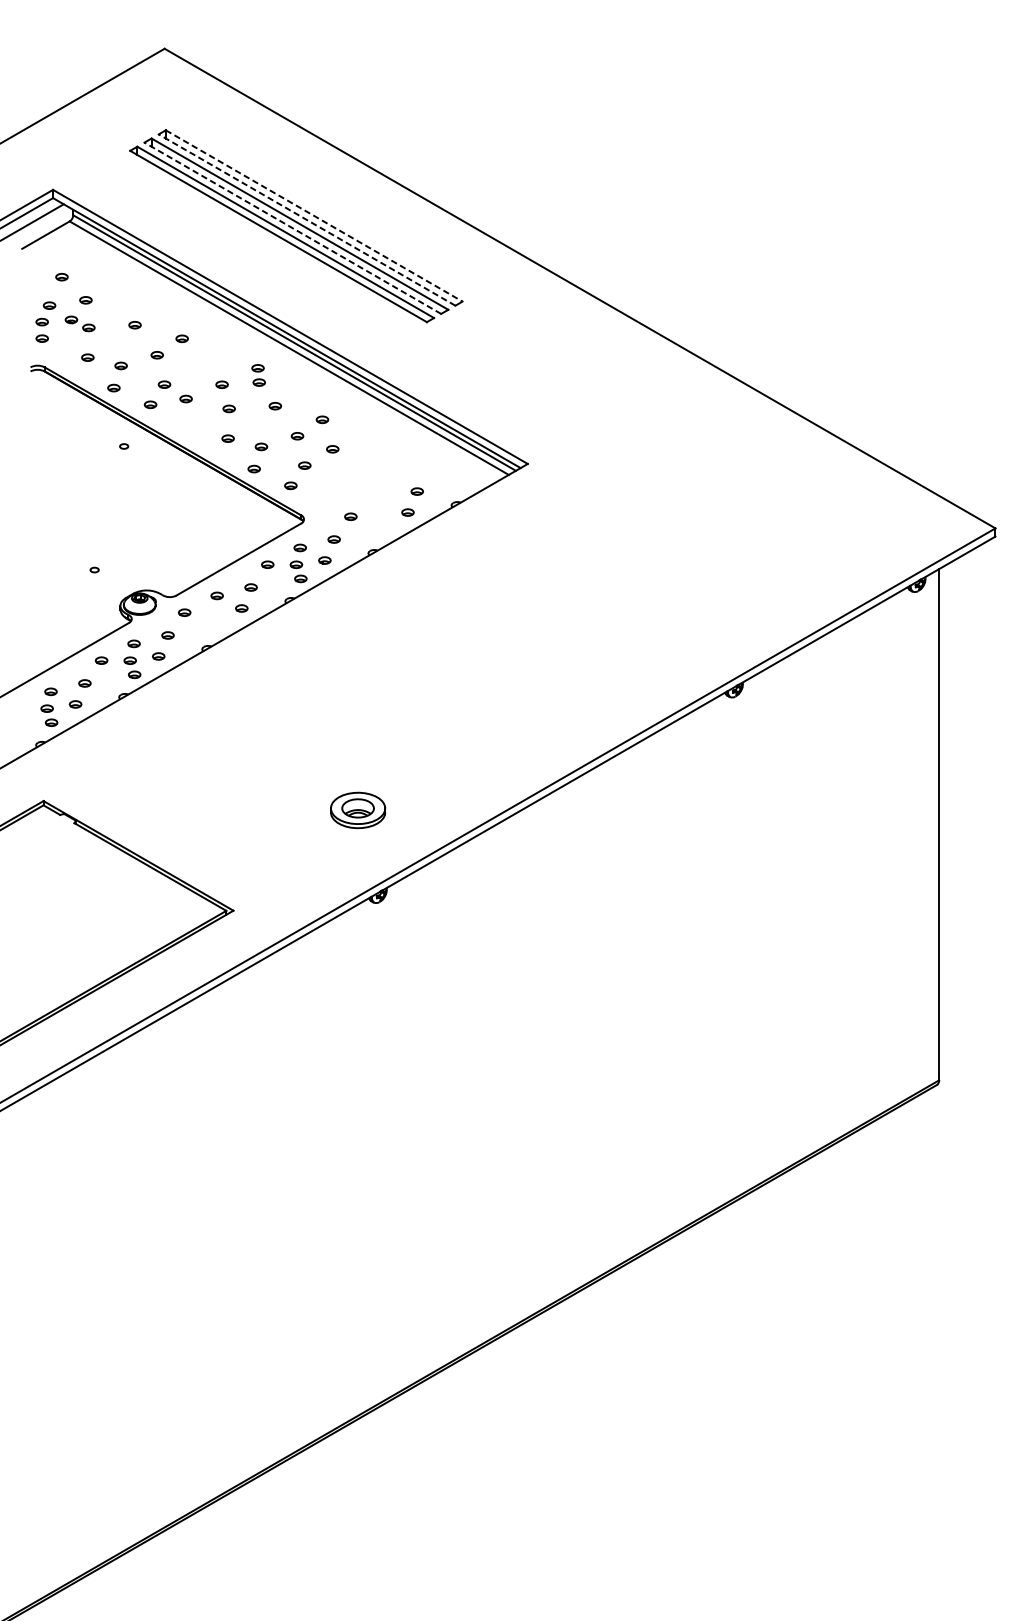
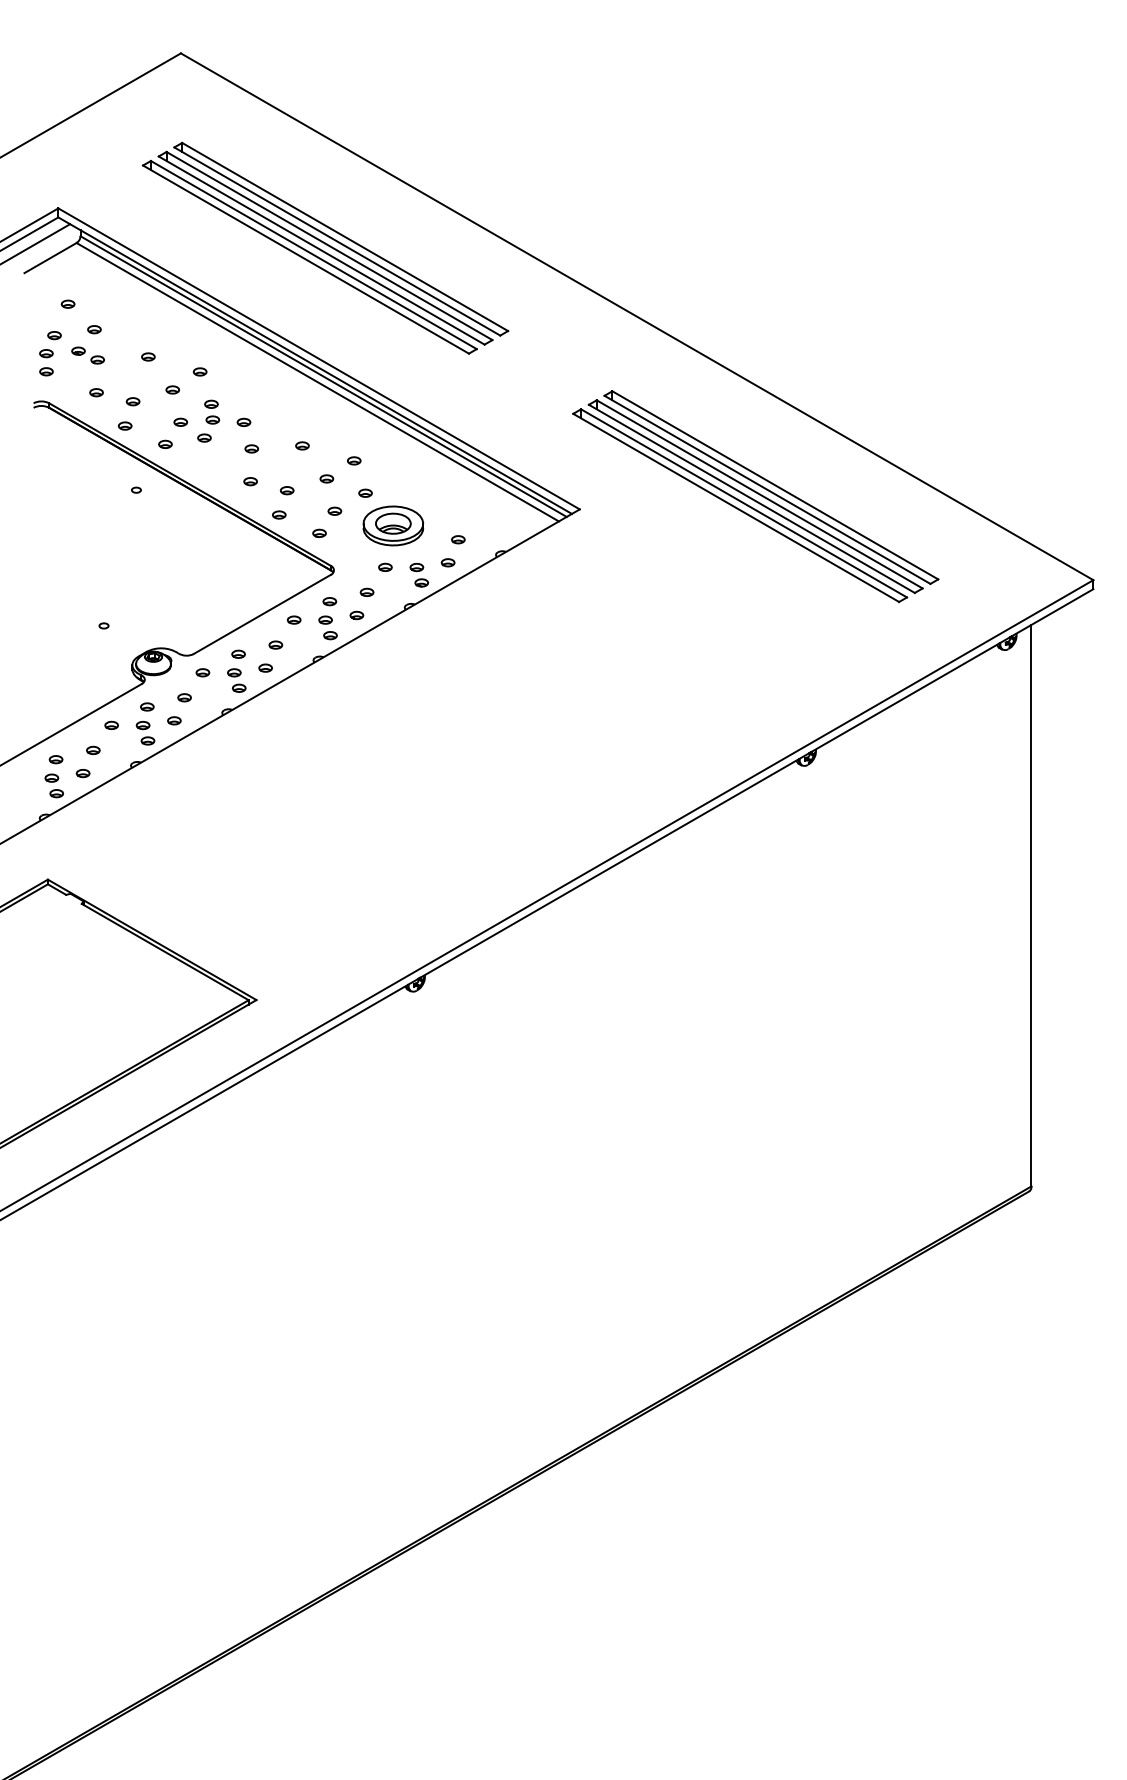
line: (314, 216) -> (345, 237), dashed -> solid
line: (306, 220) -> (336, 241), dashed -> solid
line: (292, 228) -> (321, 250), dashed -> solid
part: (258, 374) -> (212, 411), moved
part: (687, 452) -> (755, 496), added
part: (380, 523) -> (418, 574), added
part: (215, 619) -> (236, 680), added
part: (358, 810) -> (393, 525), moved

